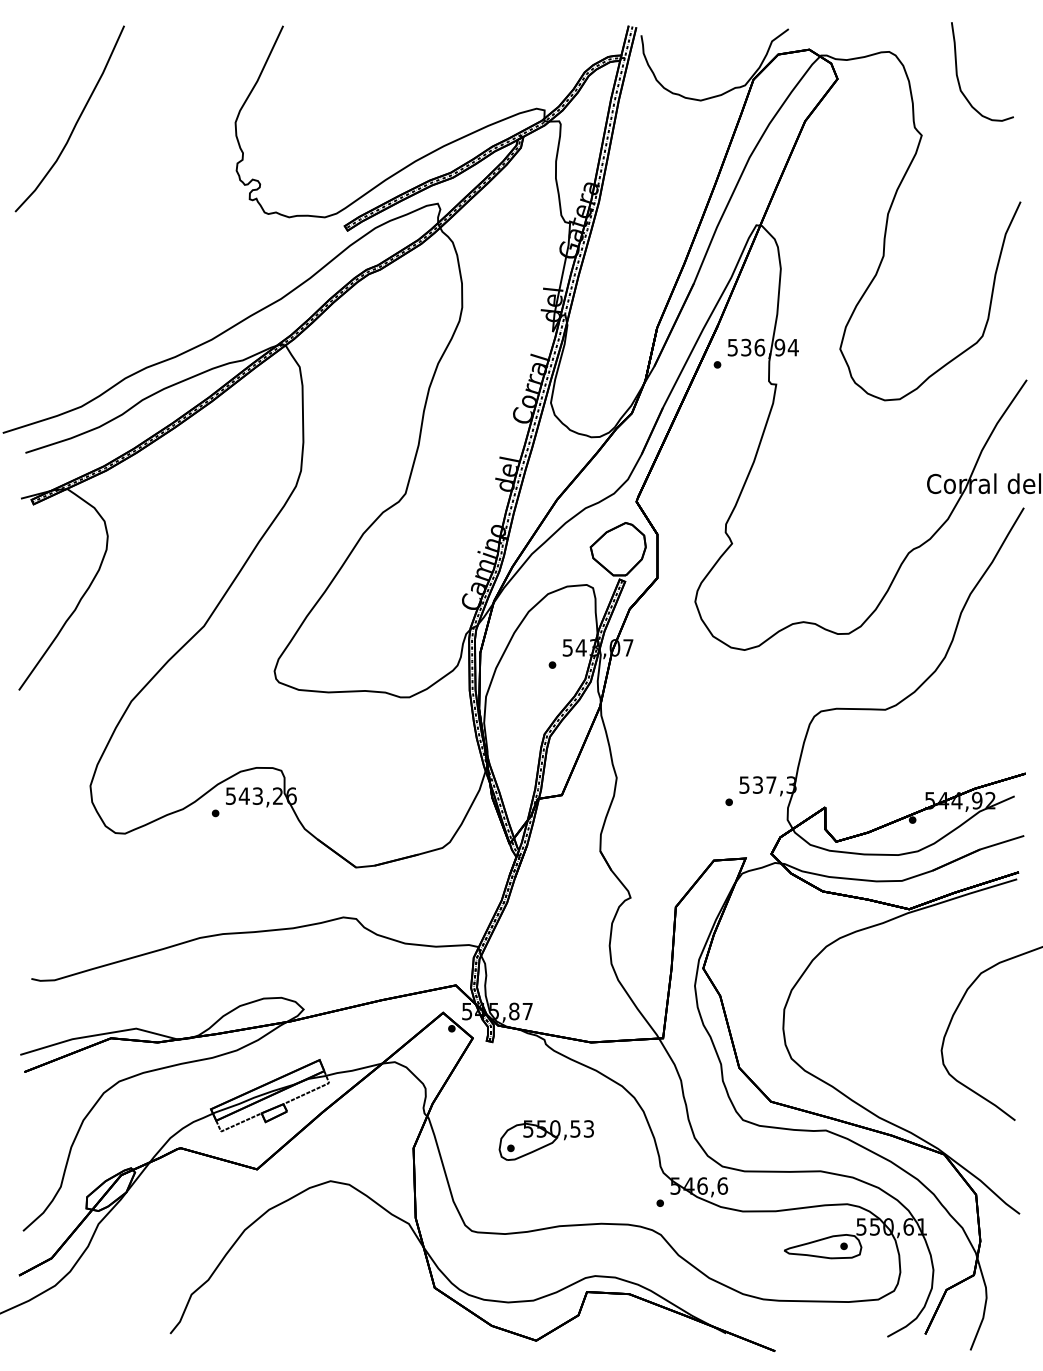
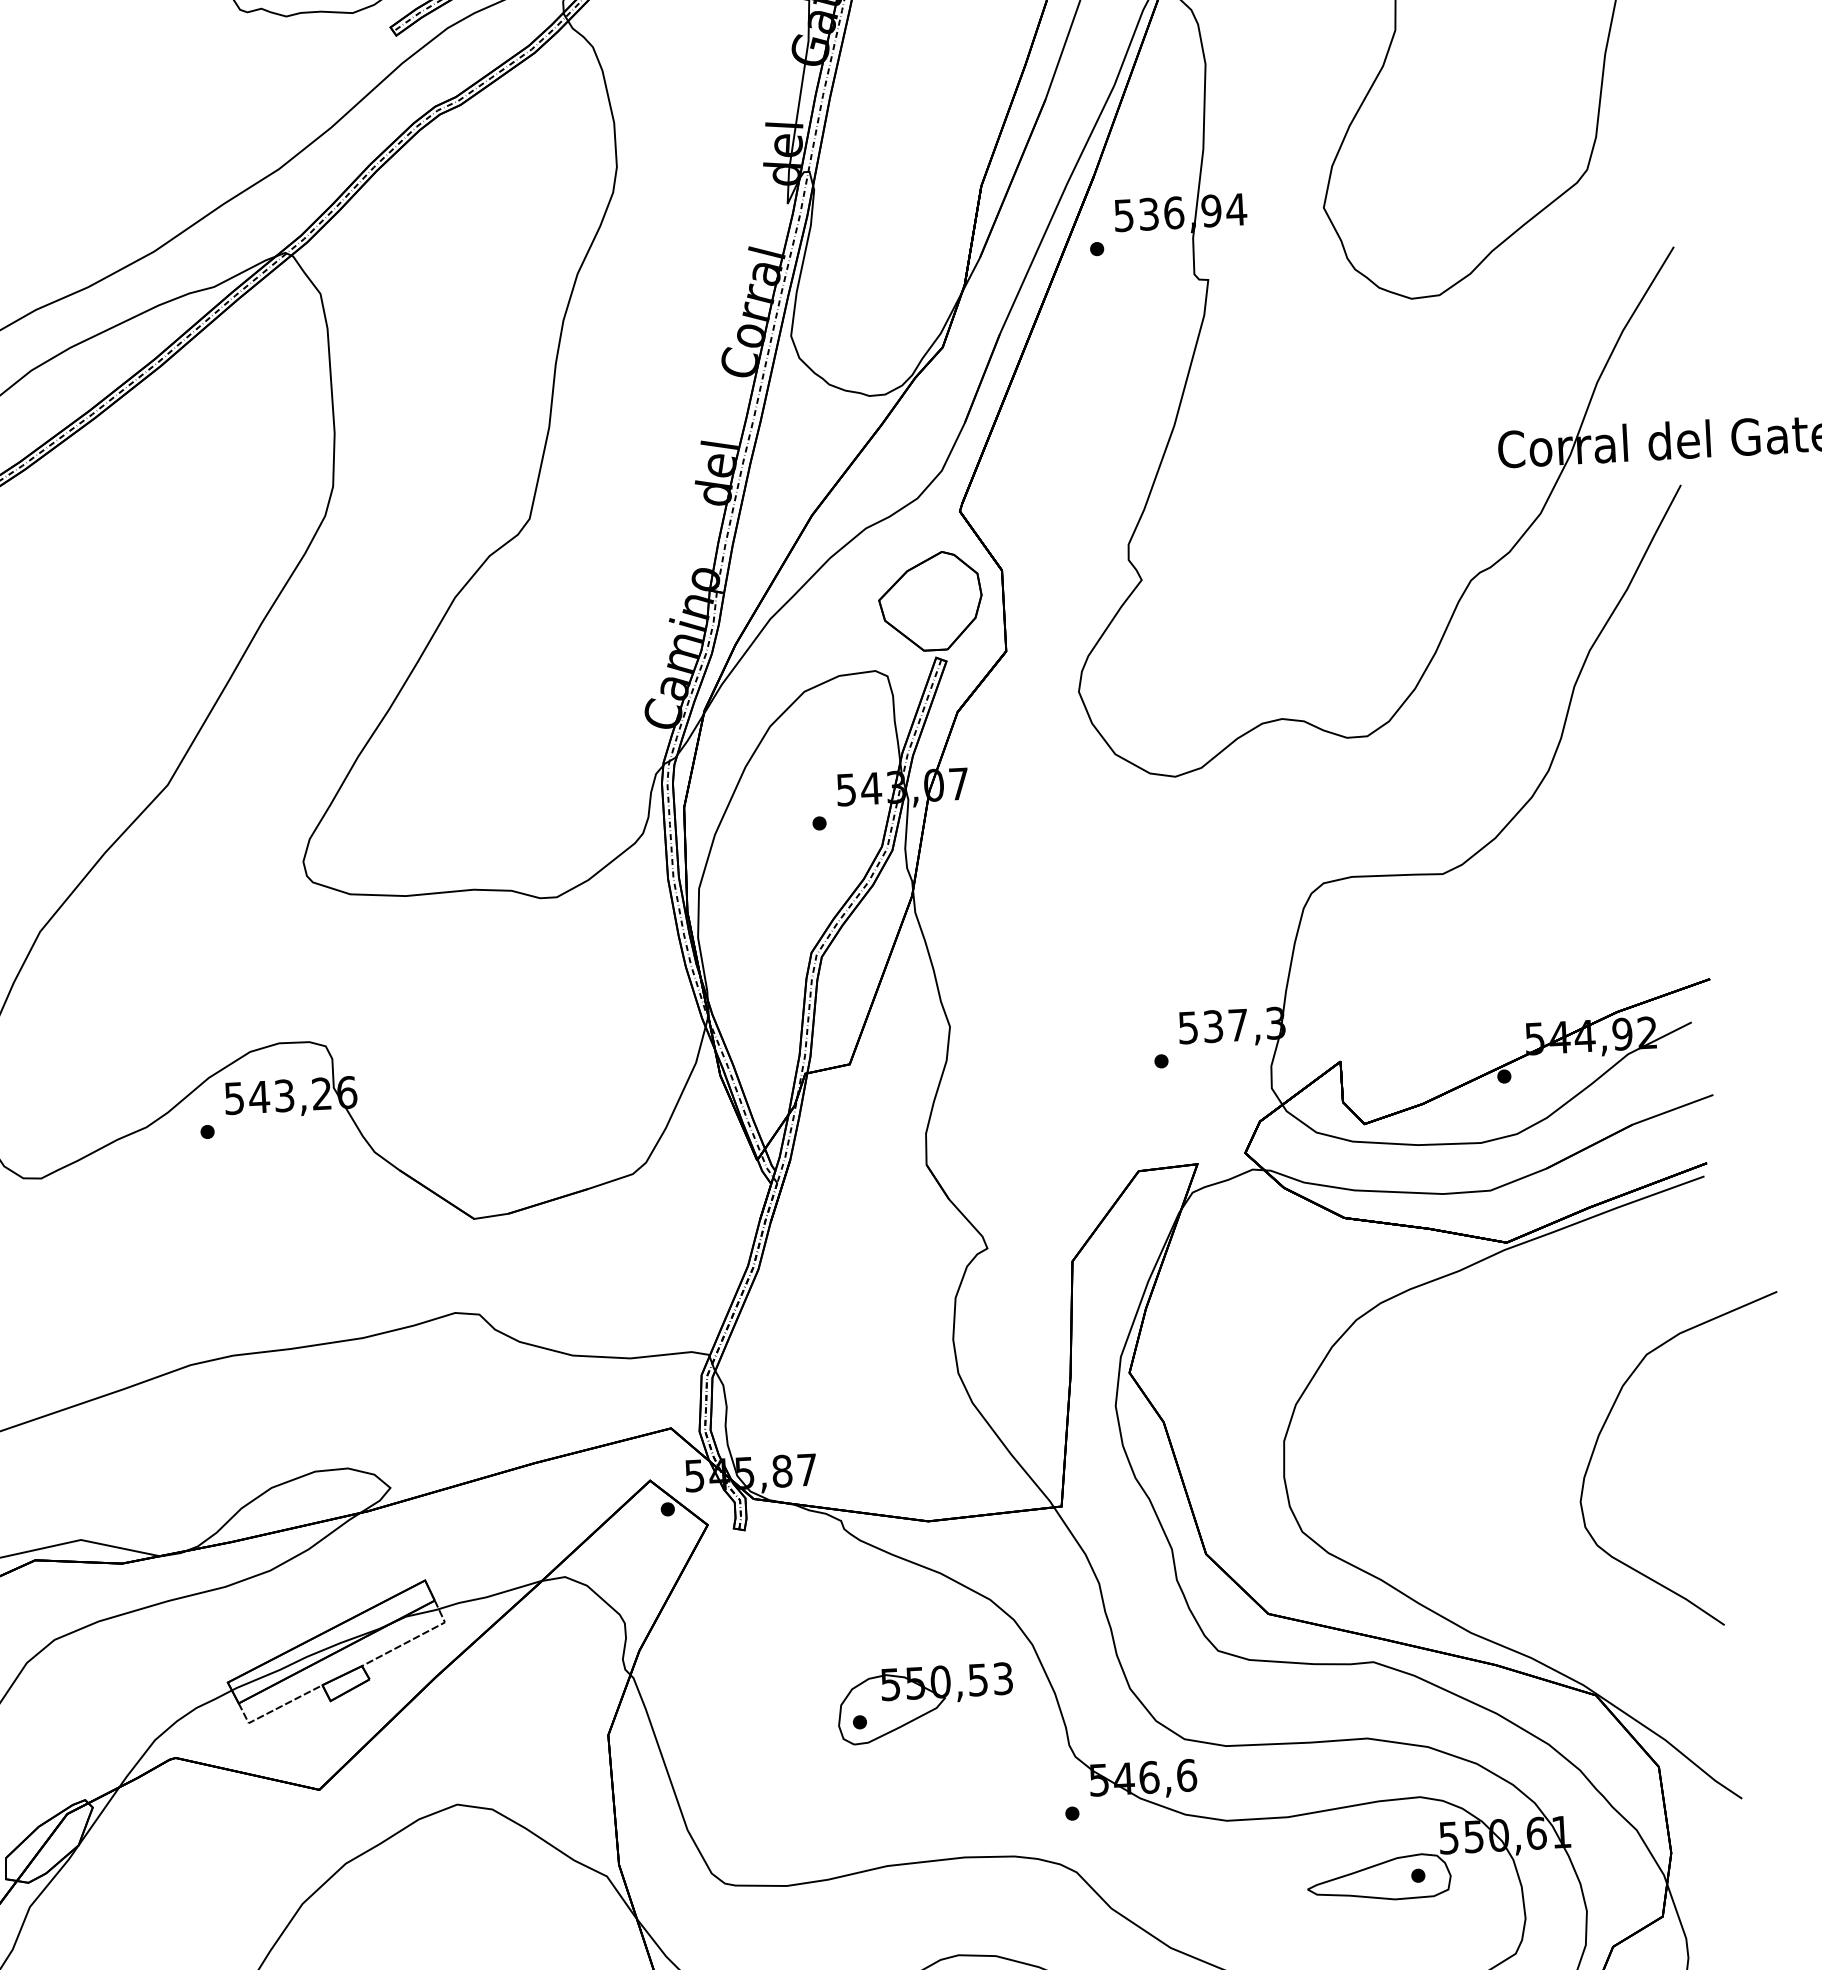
part: (545, 1140) -> (923, 1704), moved

